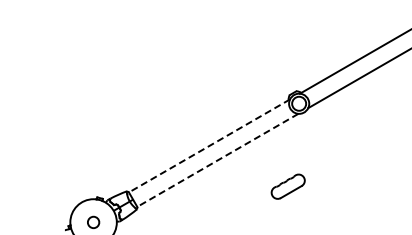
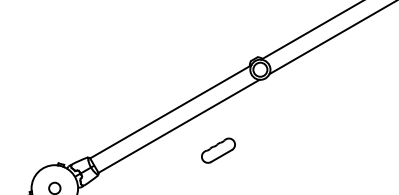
line: (209, 146) -> (170, 112), dashed -> solid
line: (217, 160) -> (178, 126), dashed -> solid
part: (287, 186) -> (217, 150), moved

